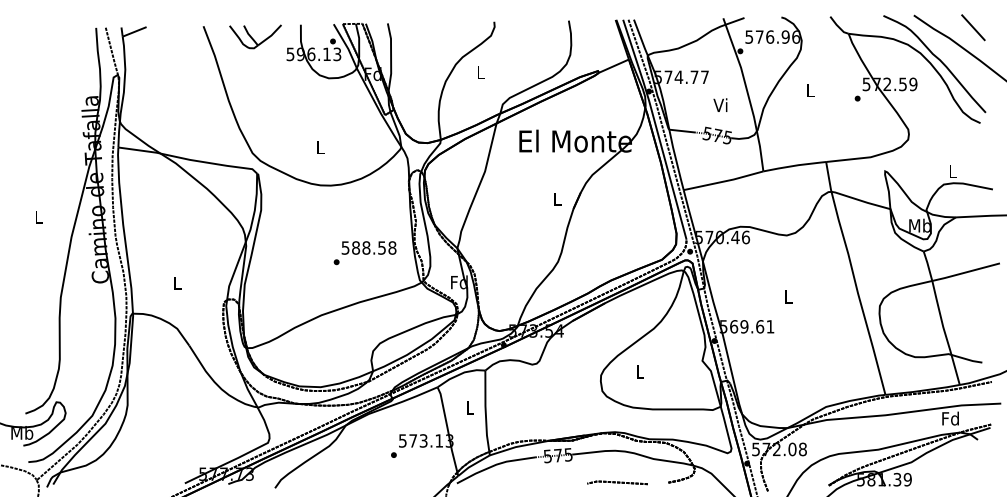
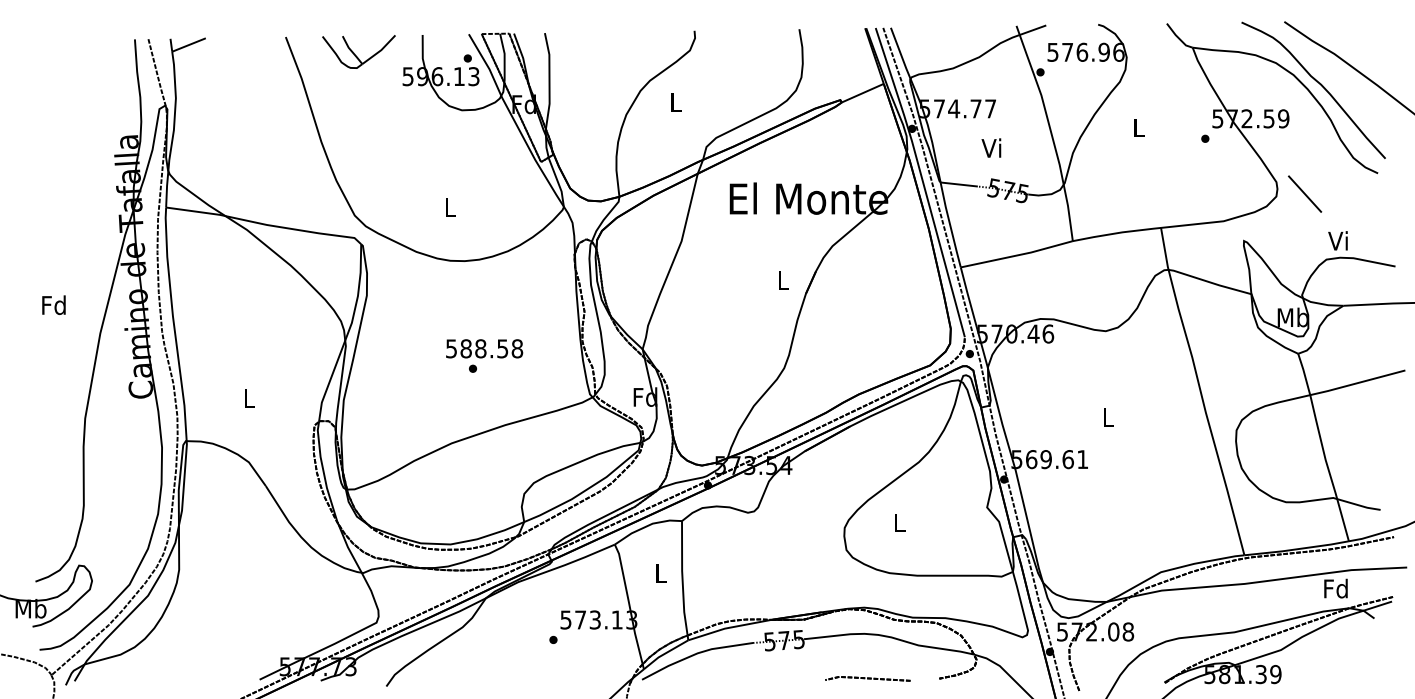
line: (973, 27) -> (1305, 193), moved
text: (720, 104) -> (991, 147), moved
text: (951, 170) -> (1337, 240), L -> Vi
text: (38, 217) -> (53, 305), L -> Fd
text: (369, 247) -> (484, 348), moved

